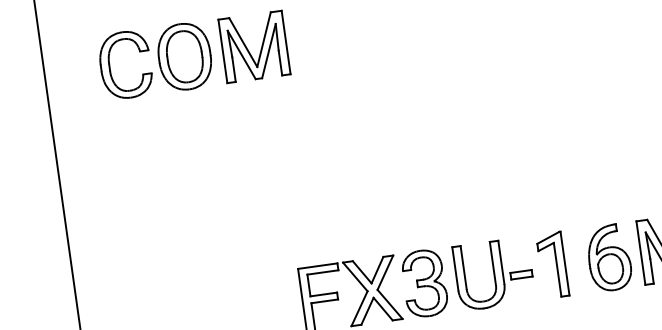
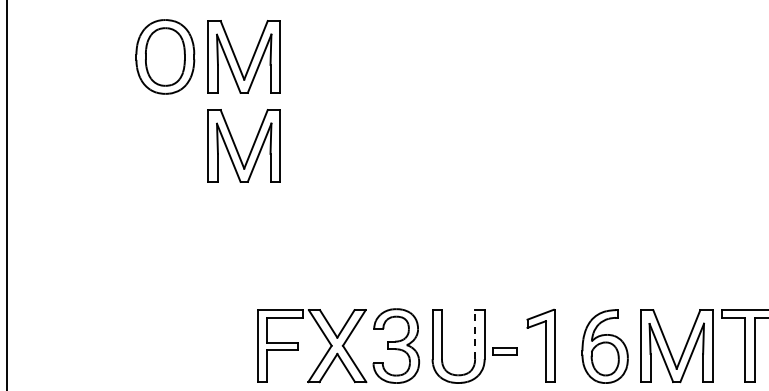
part: (110, 63) -> (81, 52), removed
part: (259, 128) -> (237, 148), added
line: (493, 263) -> (475, 334), solid -> dashed

